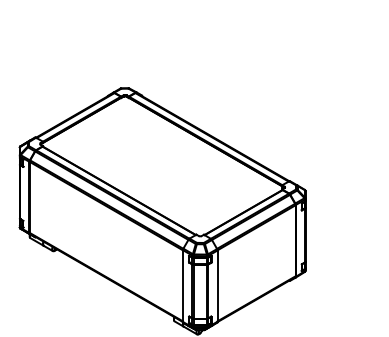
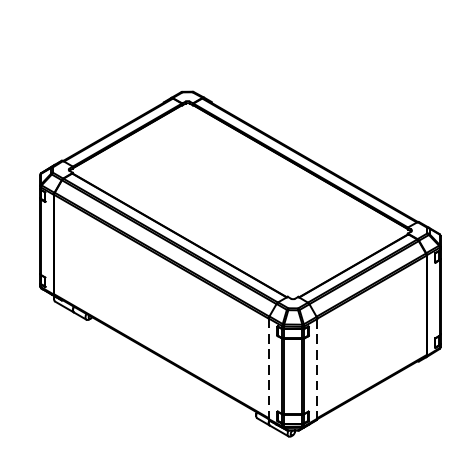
line: (182, 286) -> (268, 369), solid -> dashed
line: (217, 286) -> (317, 369), solid -> dashed

